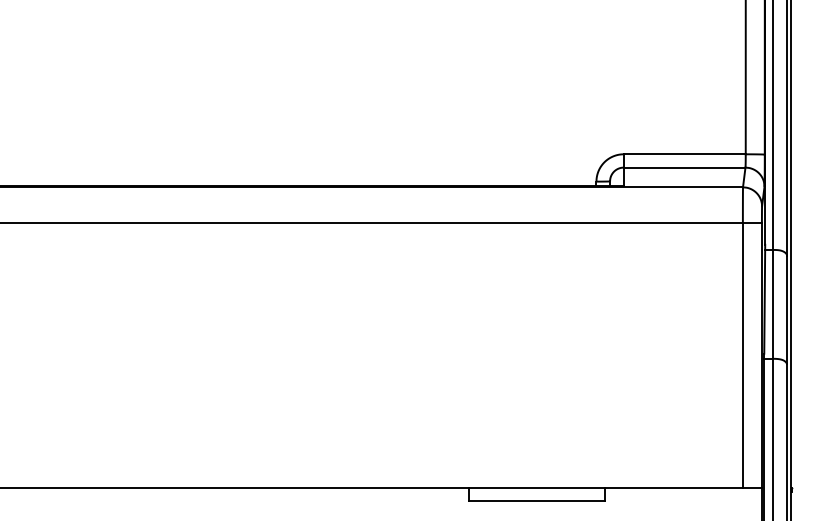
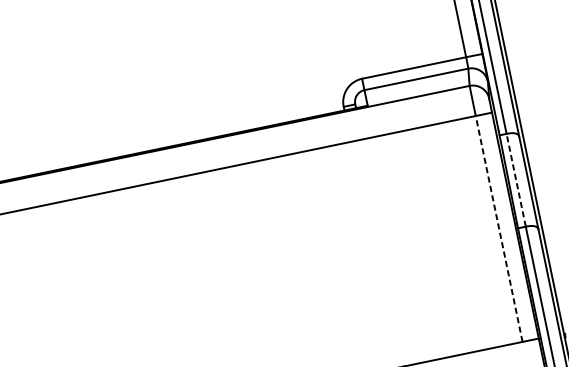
line: (773, 303) -> (516, 179), solid -> dashed
line: (742, 355) -> (498, 229), solid -> dashed

